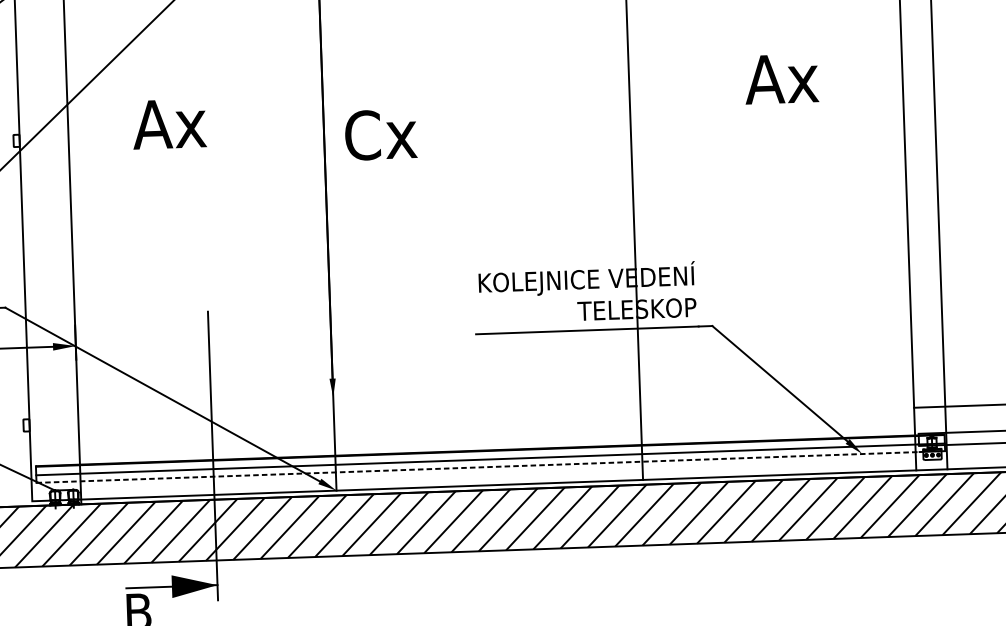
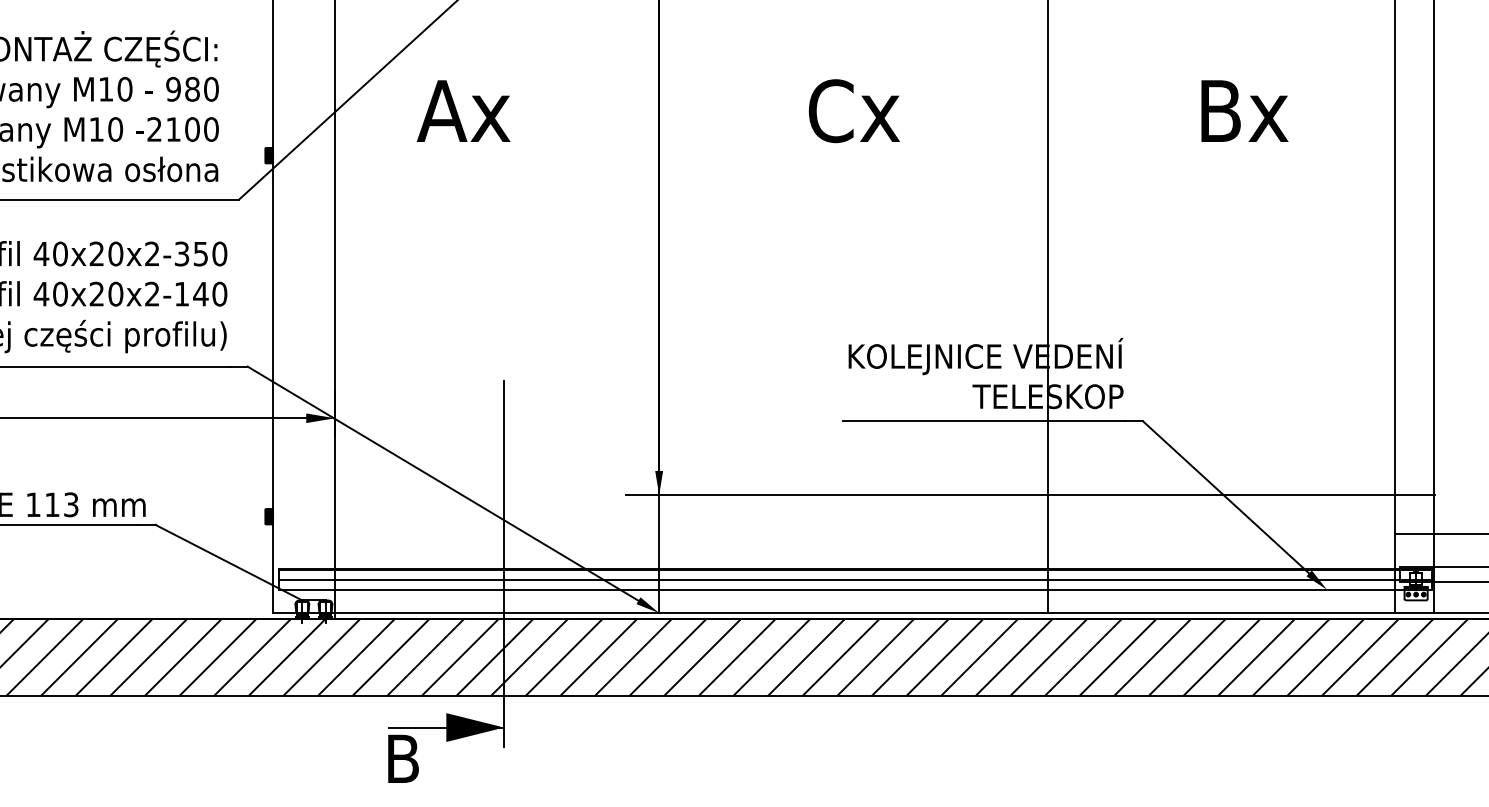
text: (764, 79) -> (1219, 110), Ax -> Bx
text: (169, 123) -> (463, 110), moved
text: (380, 135) -> (853, 111), moved
fill: (16, 140) -> (269, 155), added
line: (625, 387) -> (1030, 495), added
fill: (26, 425) -> (269, 516), added
line: (477, 467) -> (839, 589), dashed -> solid

